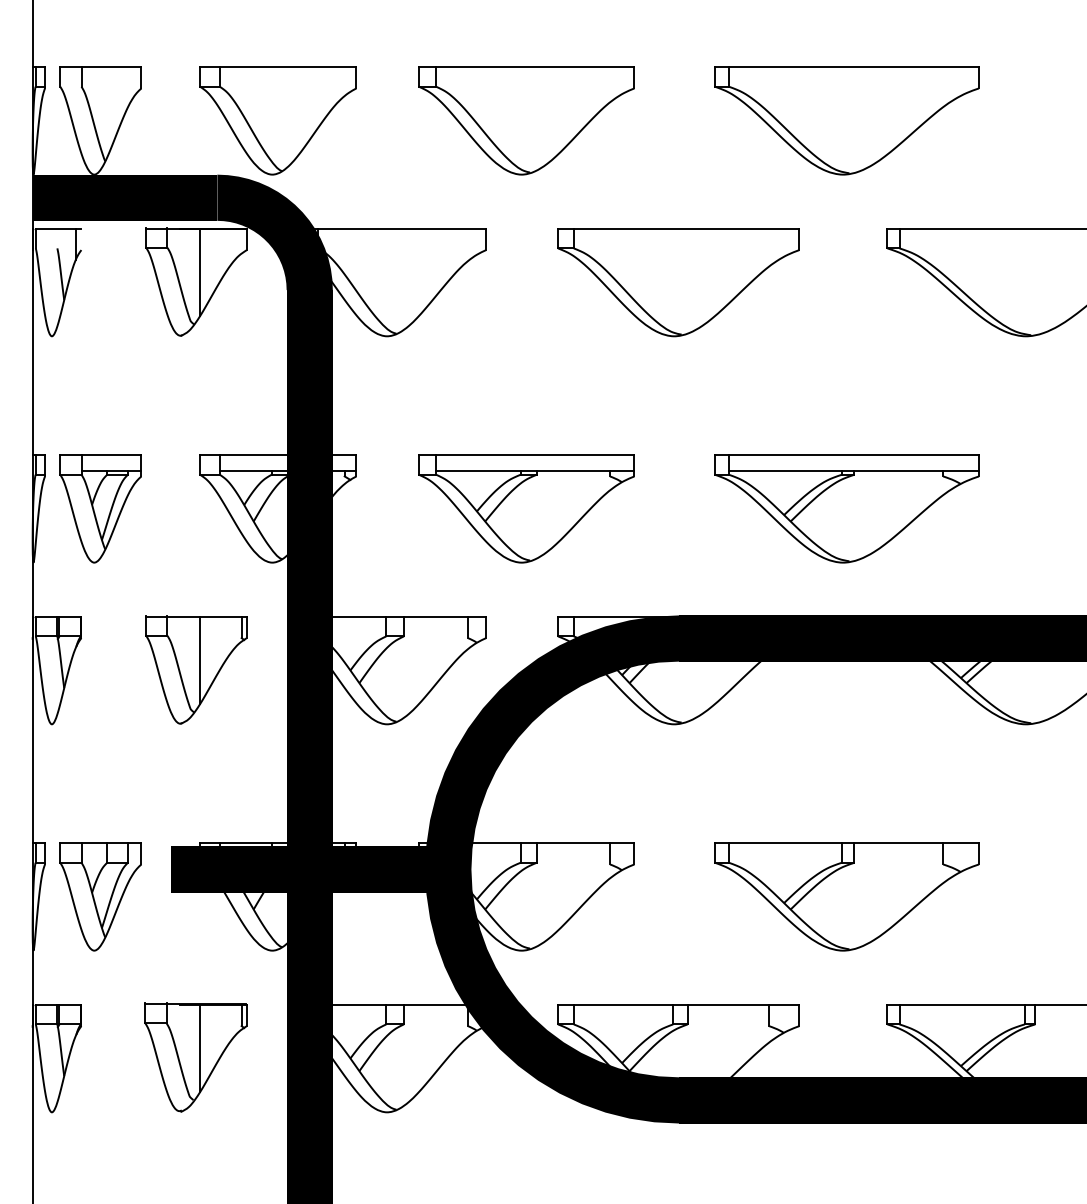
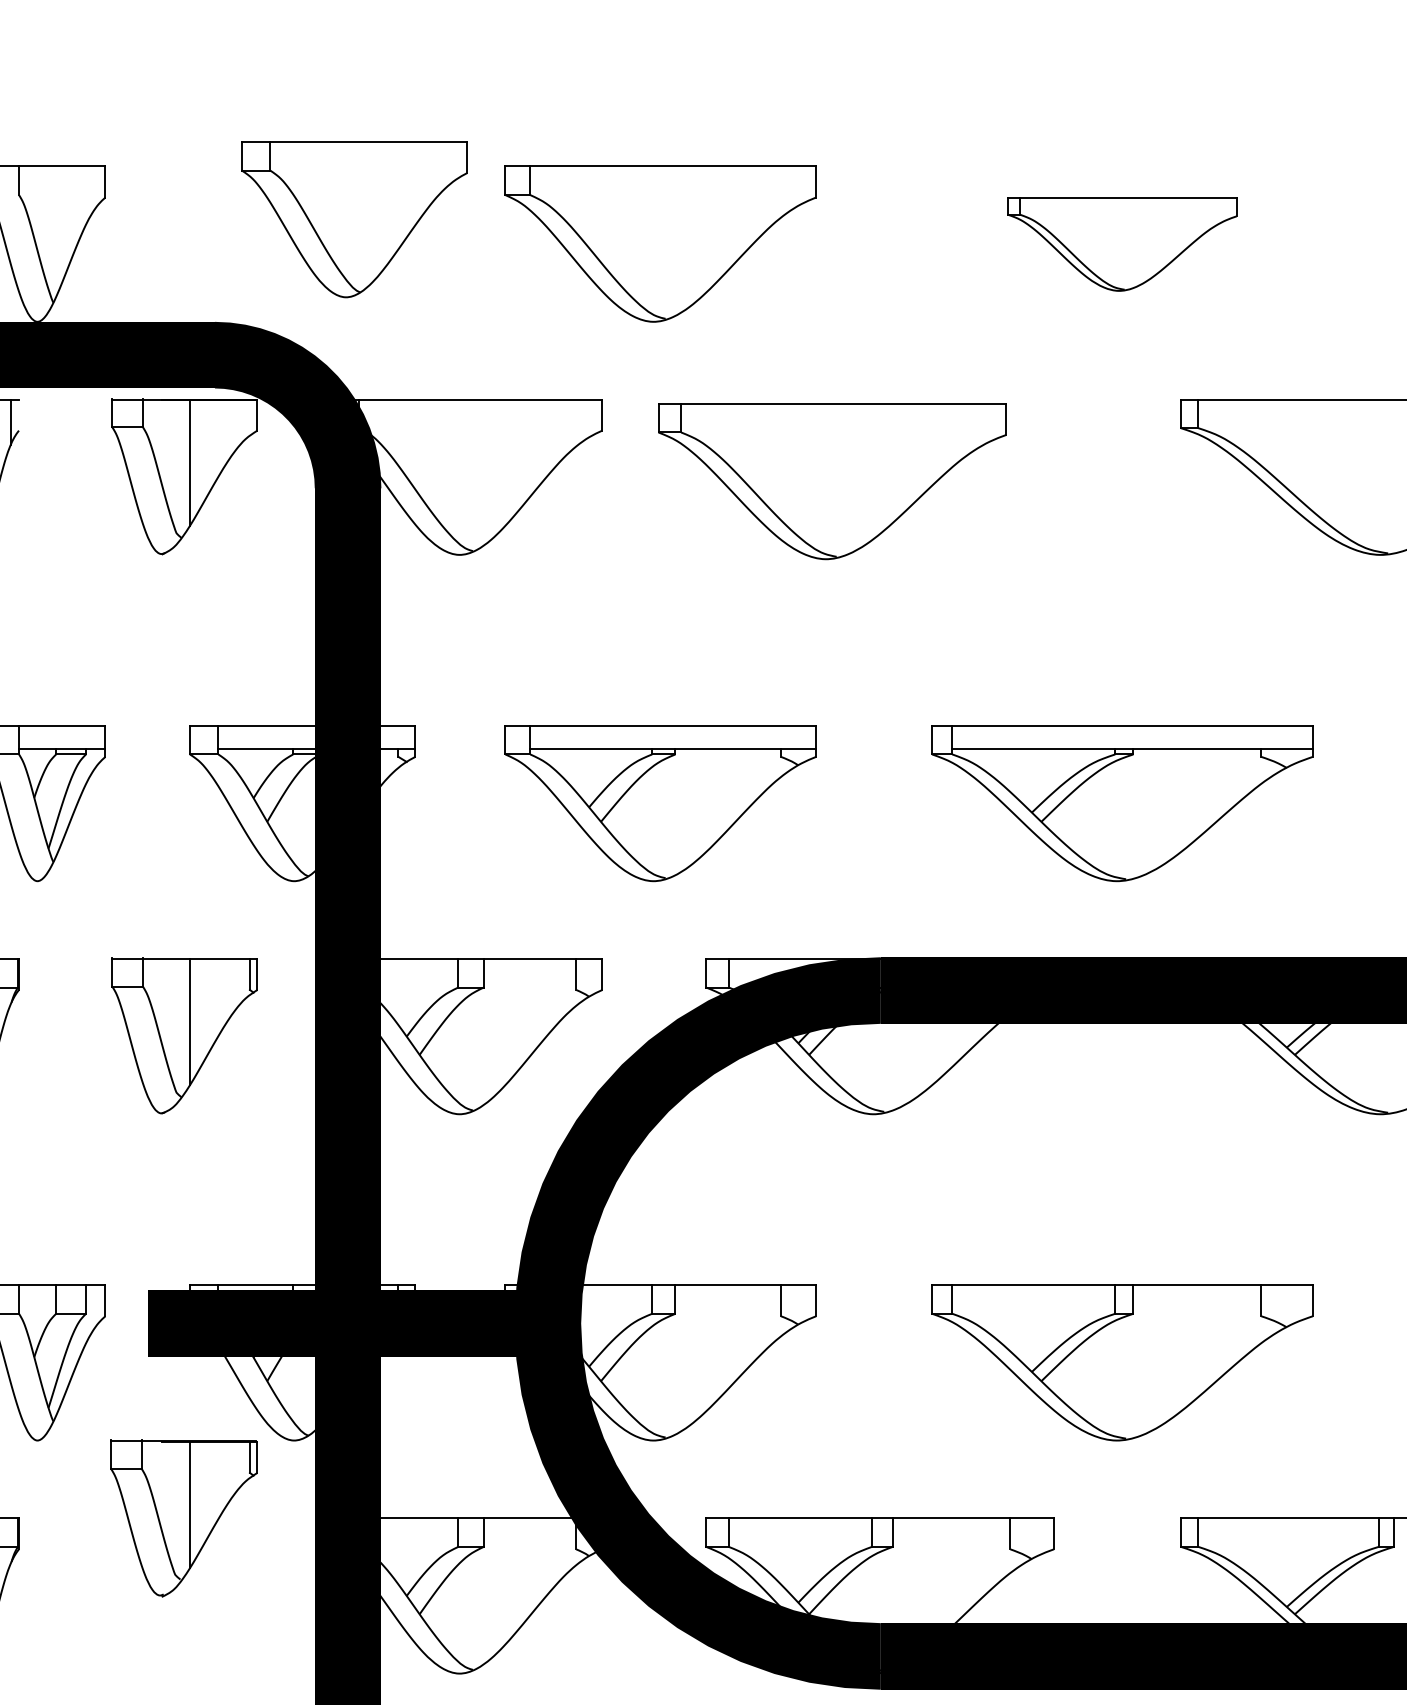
part: (277, 120) -> (353, 219), moved
part: (846, 120) -> (1121, 243), size x0.6
part: (678, 282) -> (832, 481), moved
part: (195, 1057) -> (183, 1518), moved

